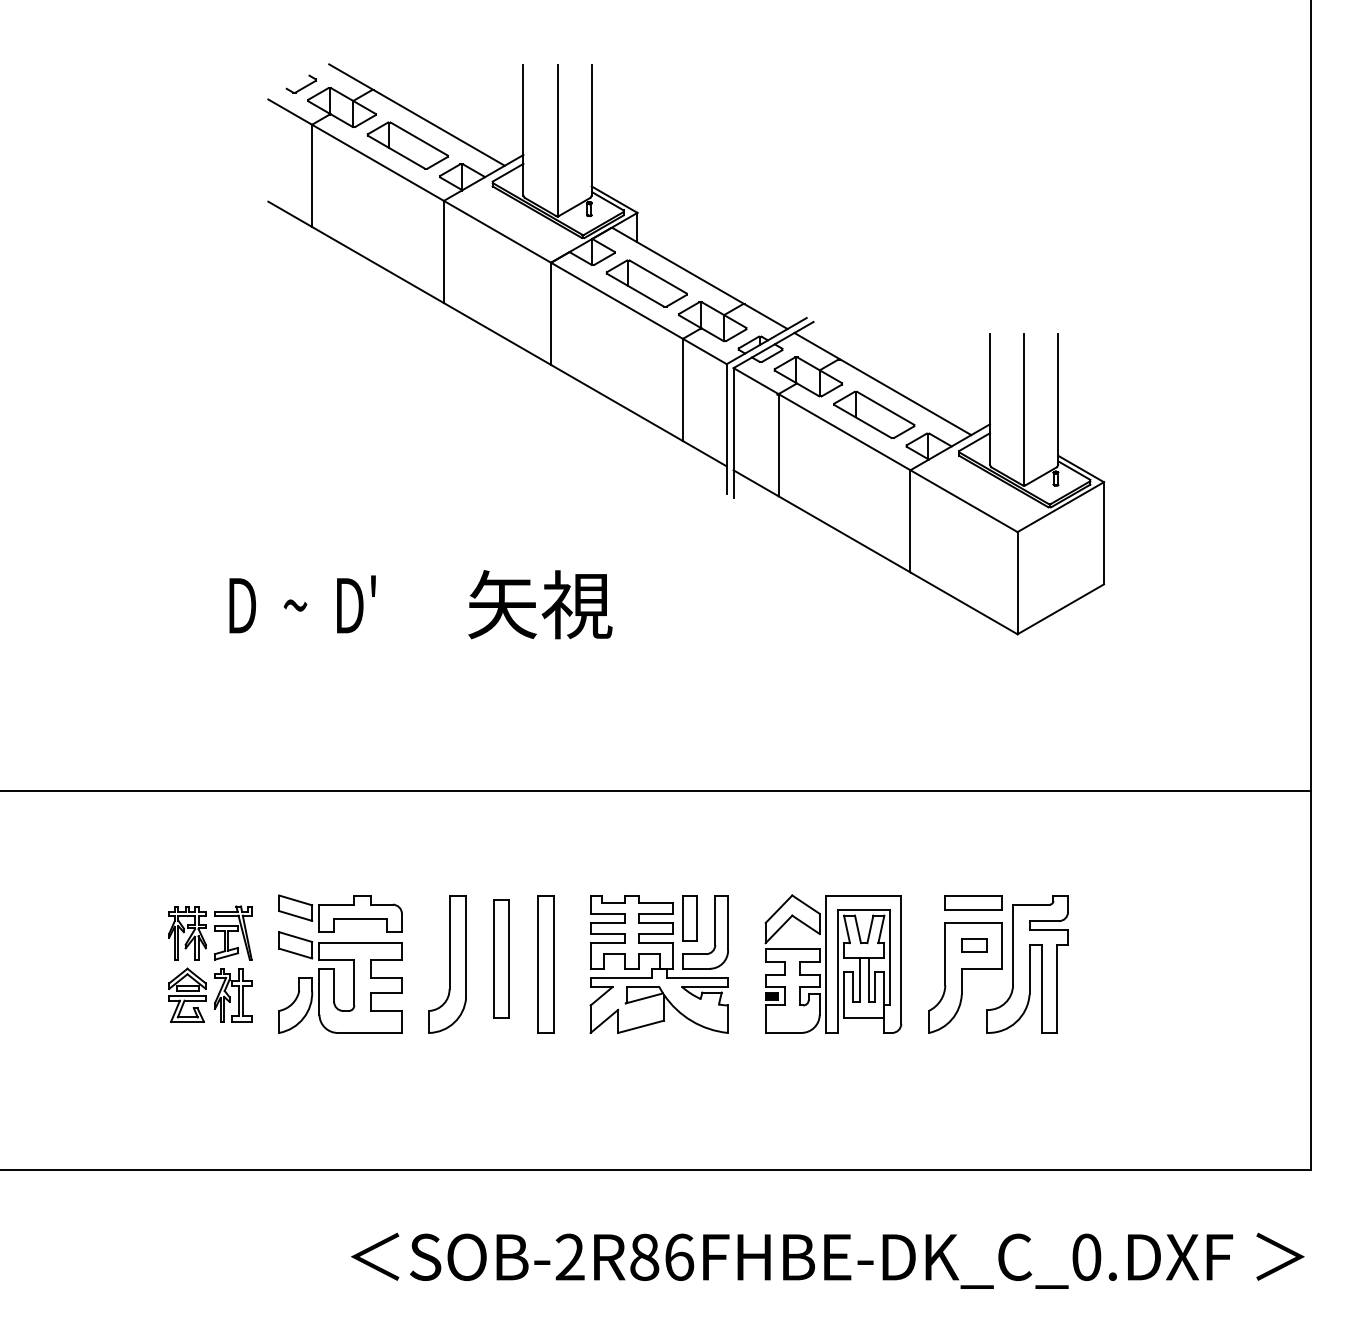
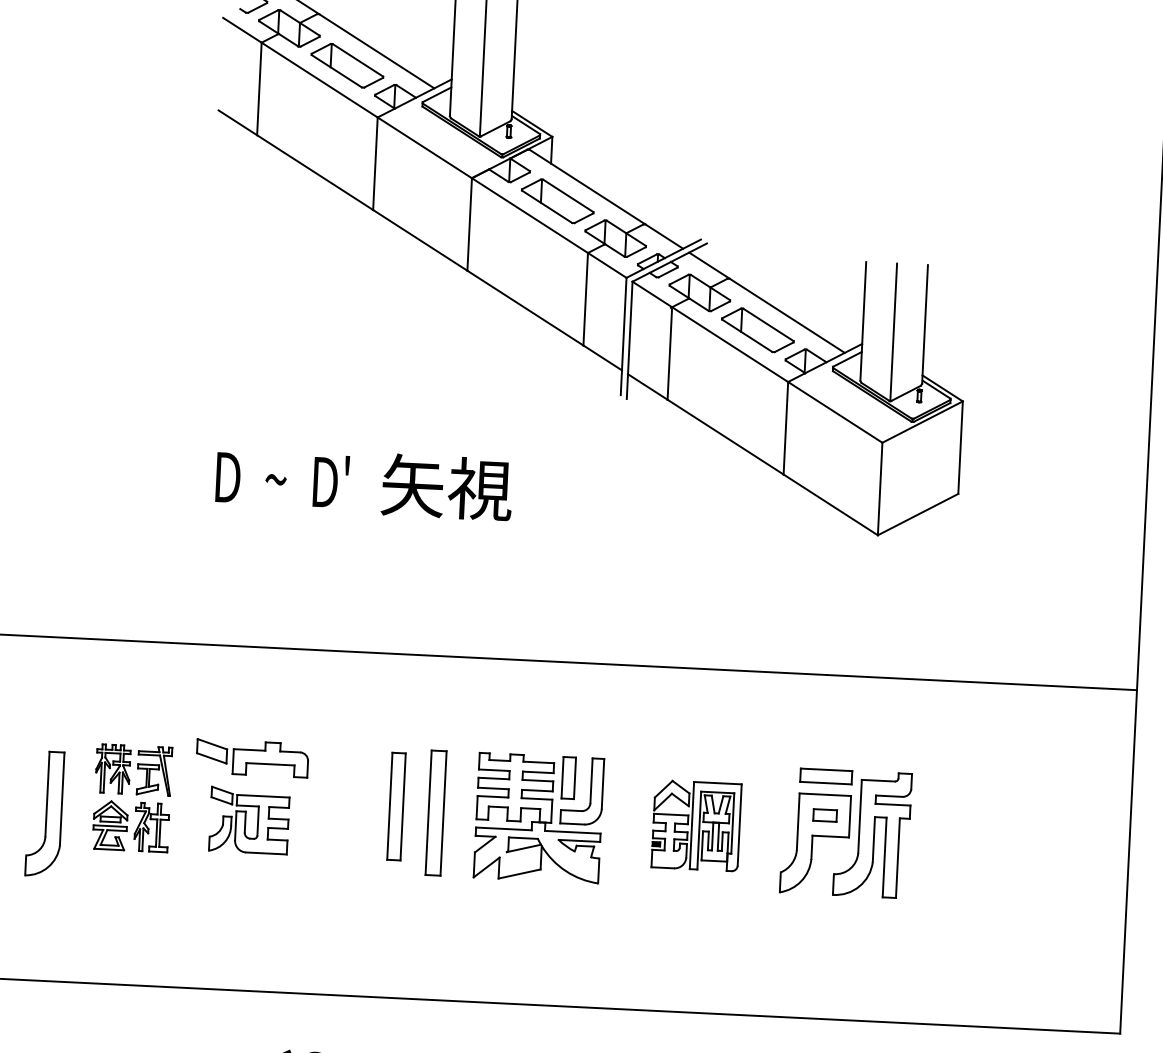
text: (302, 604) -> (282, 479), moved
part: (833, 963) -> (696, 825), size x0.7
part: (447, 964) -> (44, 814), moved
part: (340, 982) -> (249, 820), size x0.7

